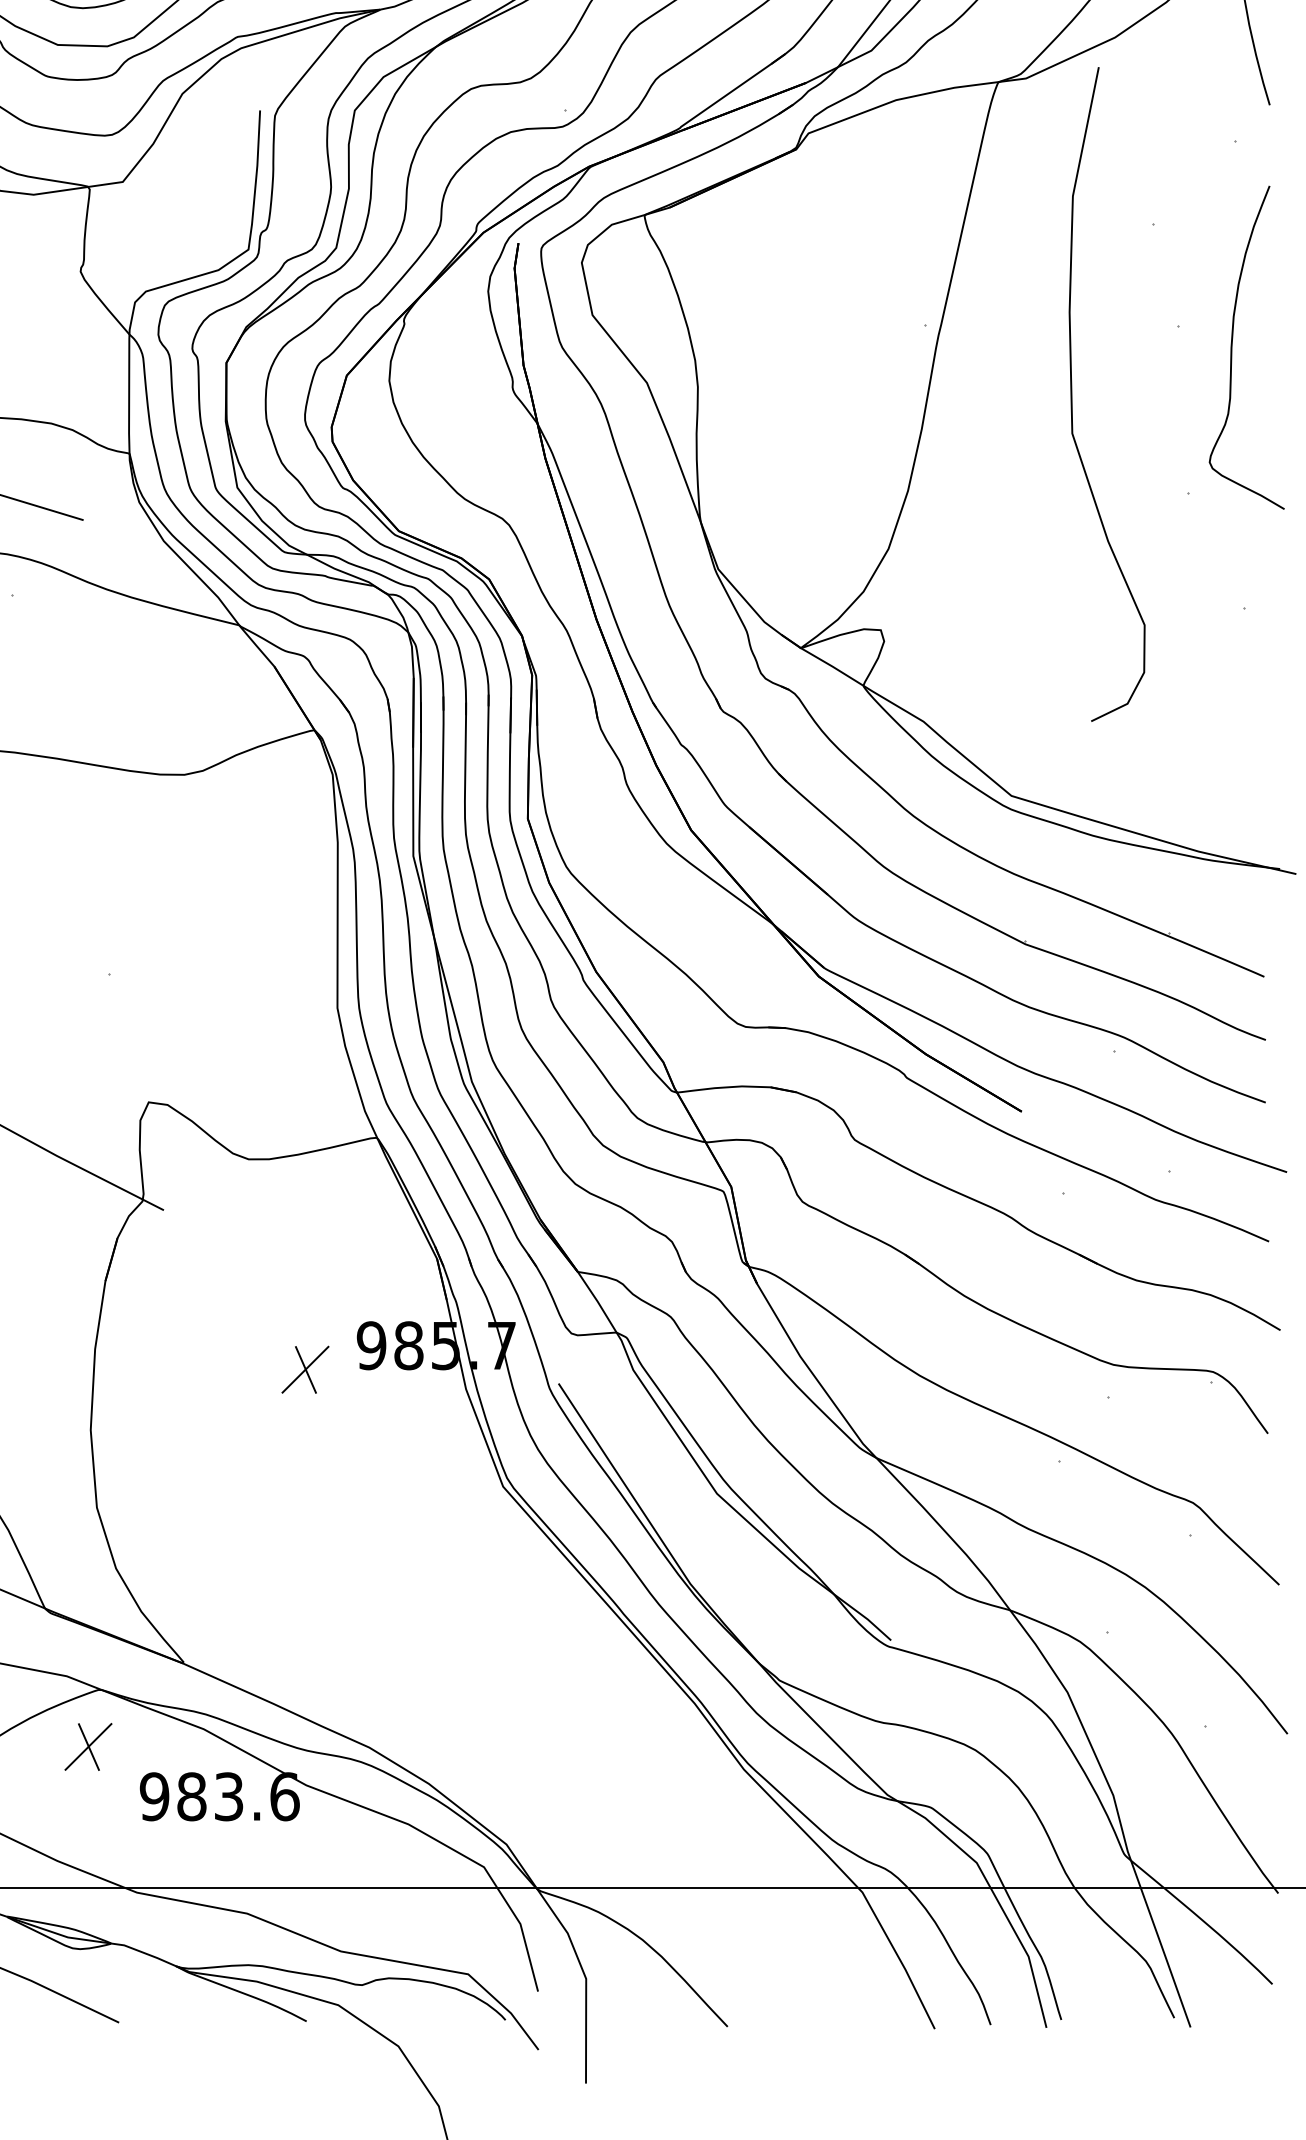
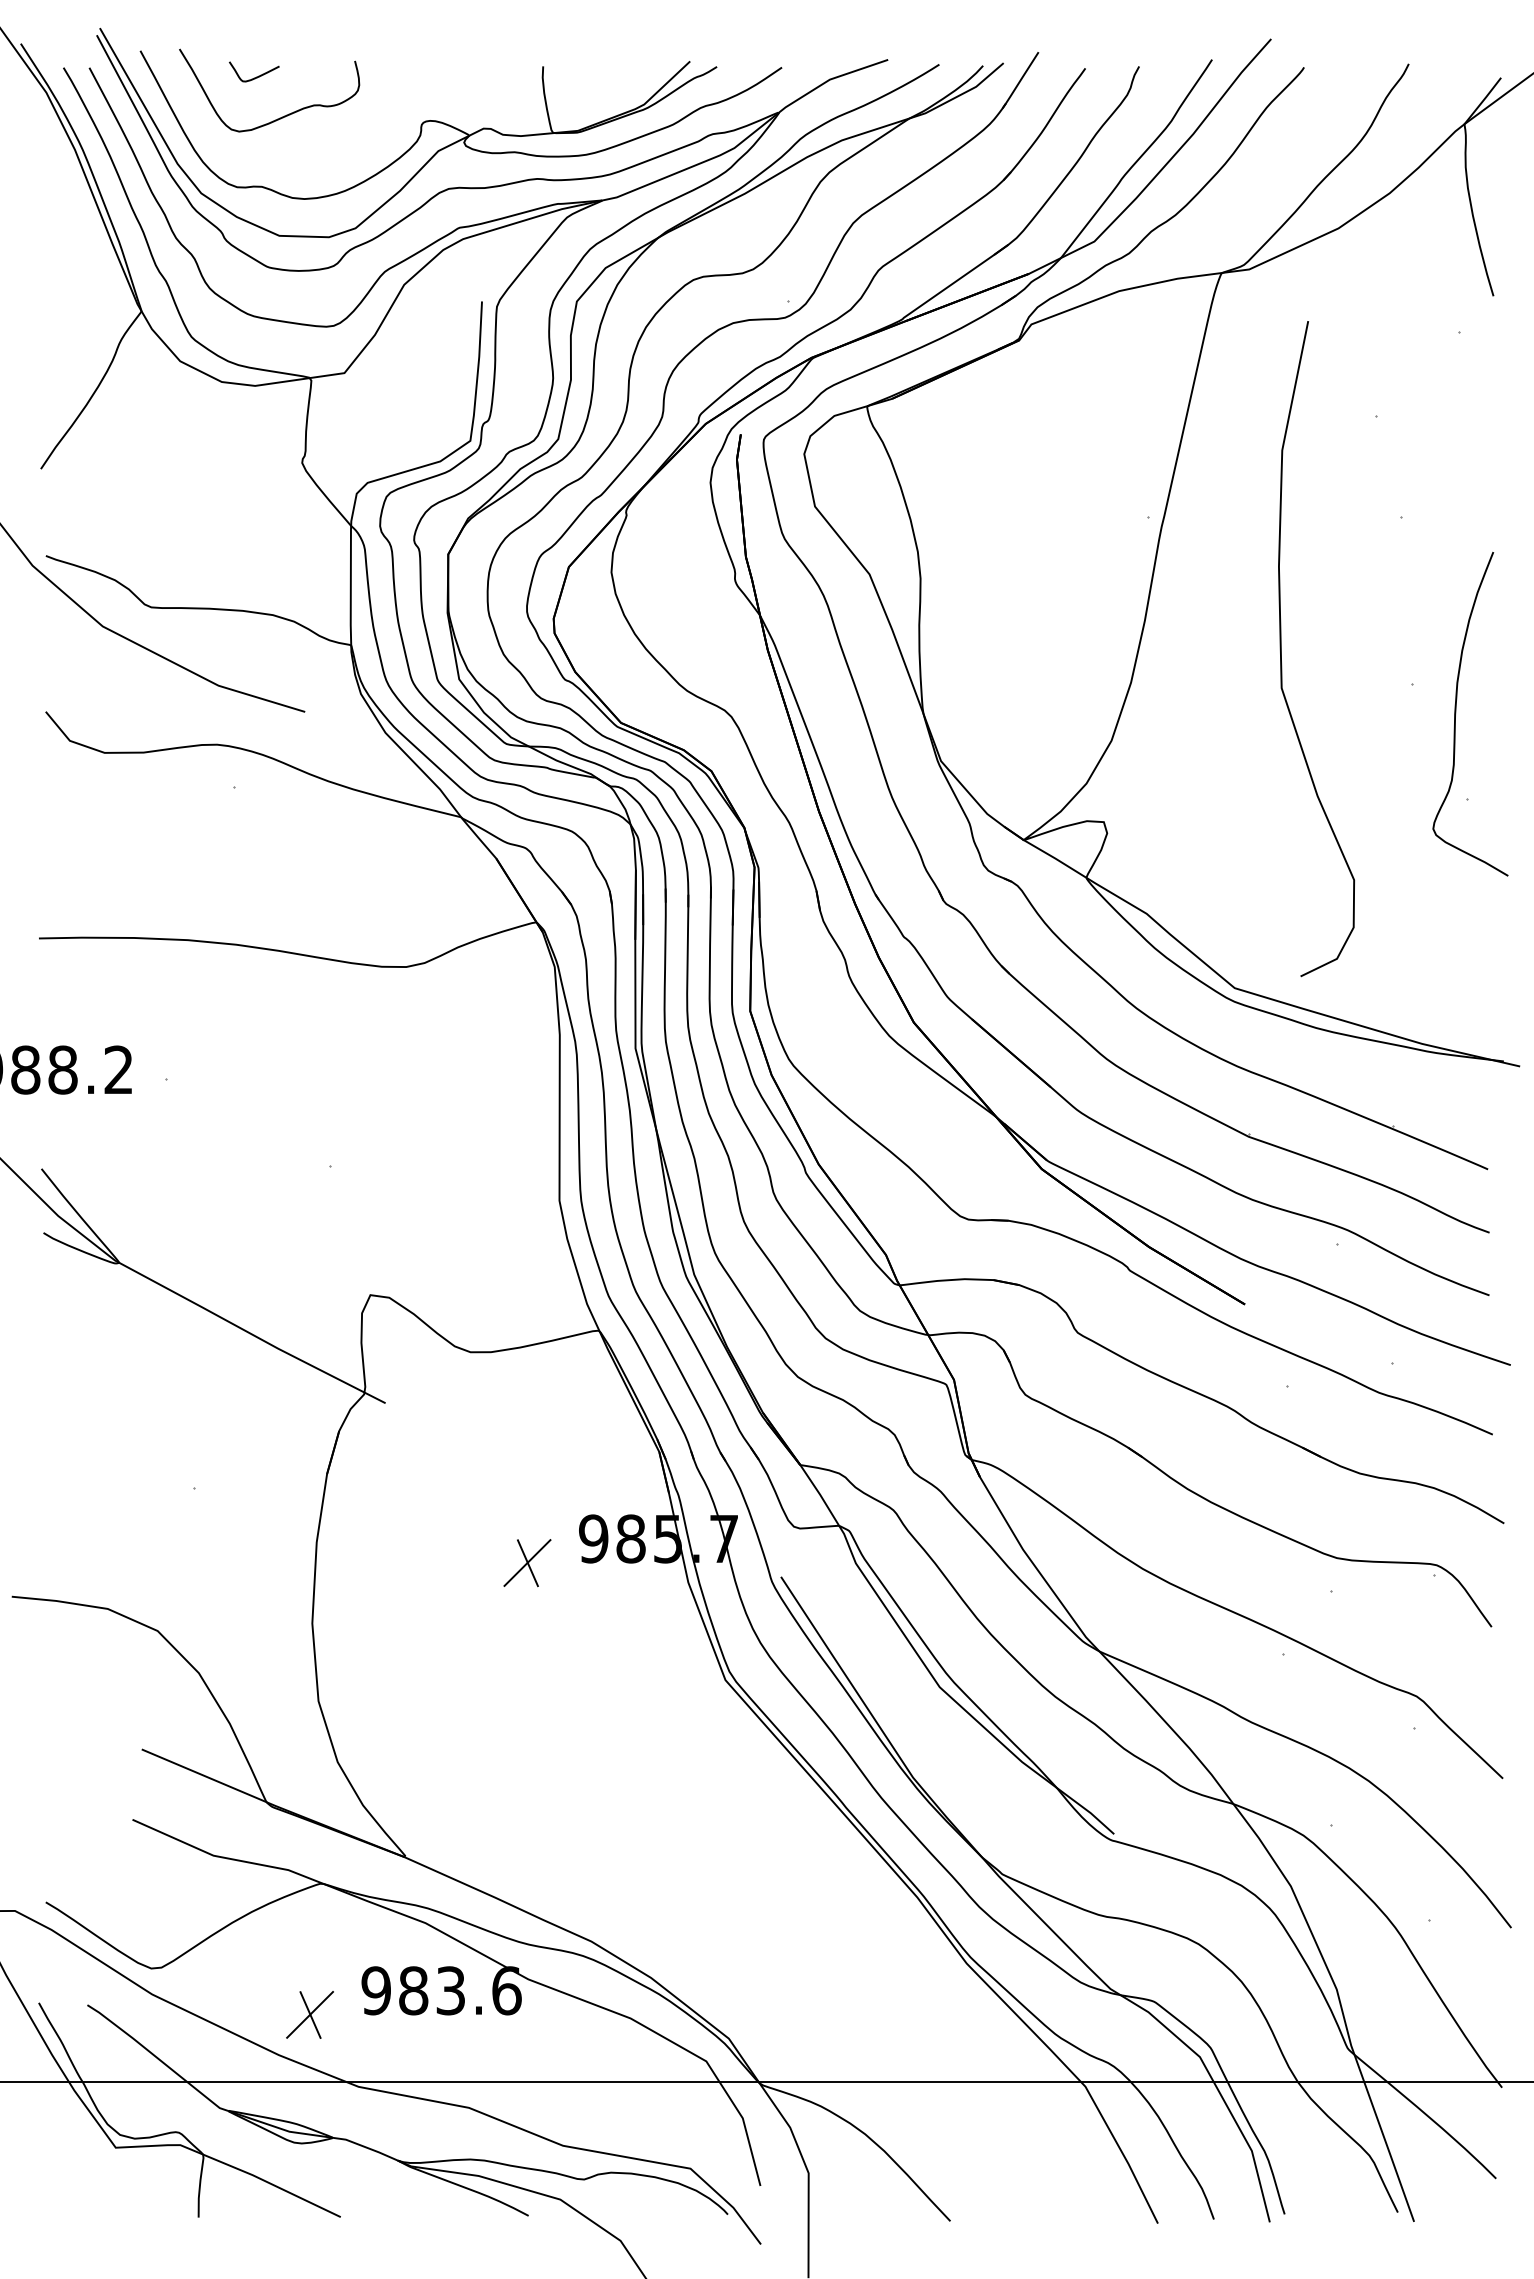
curve: (1232, 347) -> (1456, 713), moved
curve: (1072, 394) -> (1281, 649), moved
part: (87, 1746) -> (309, 2014), moved

